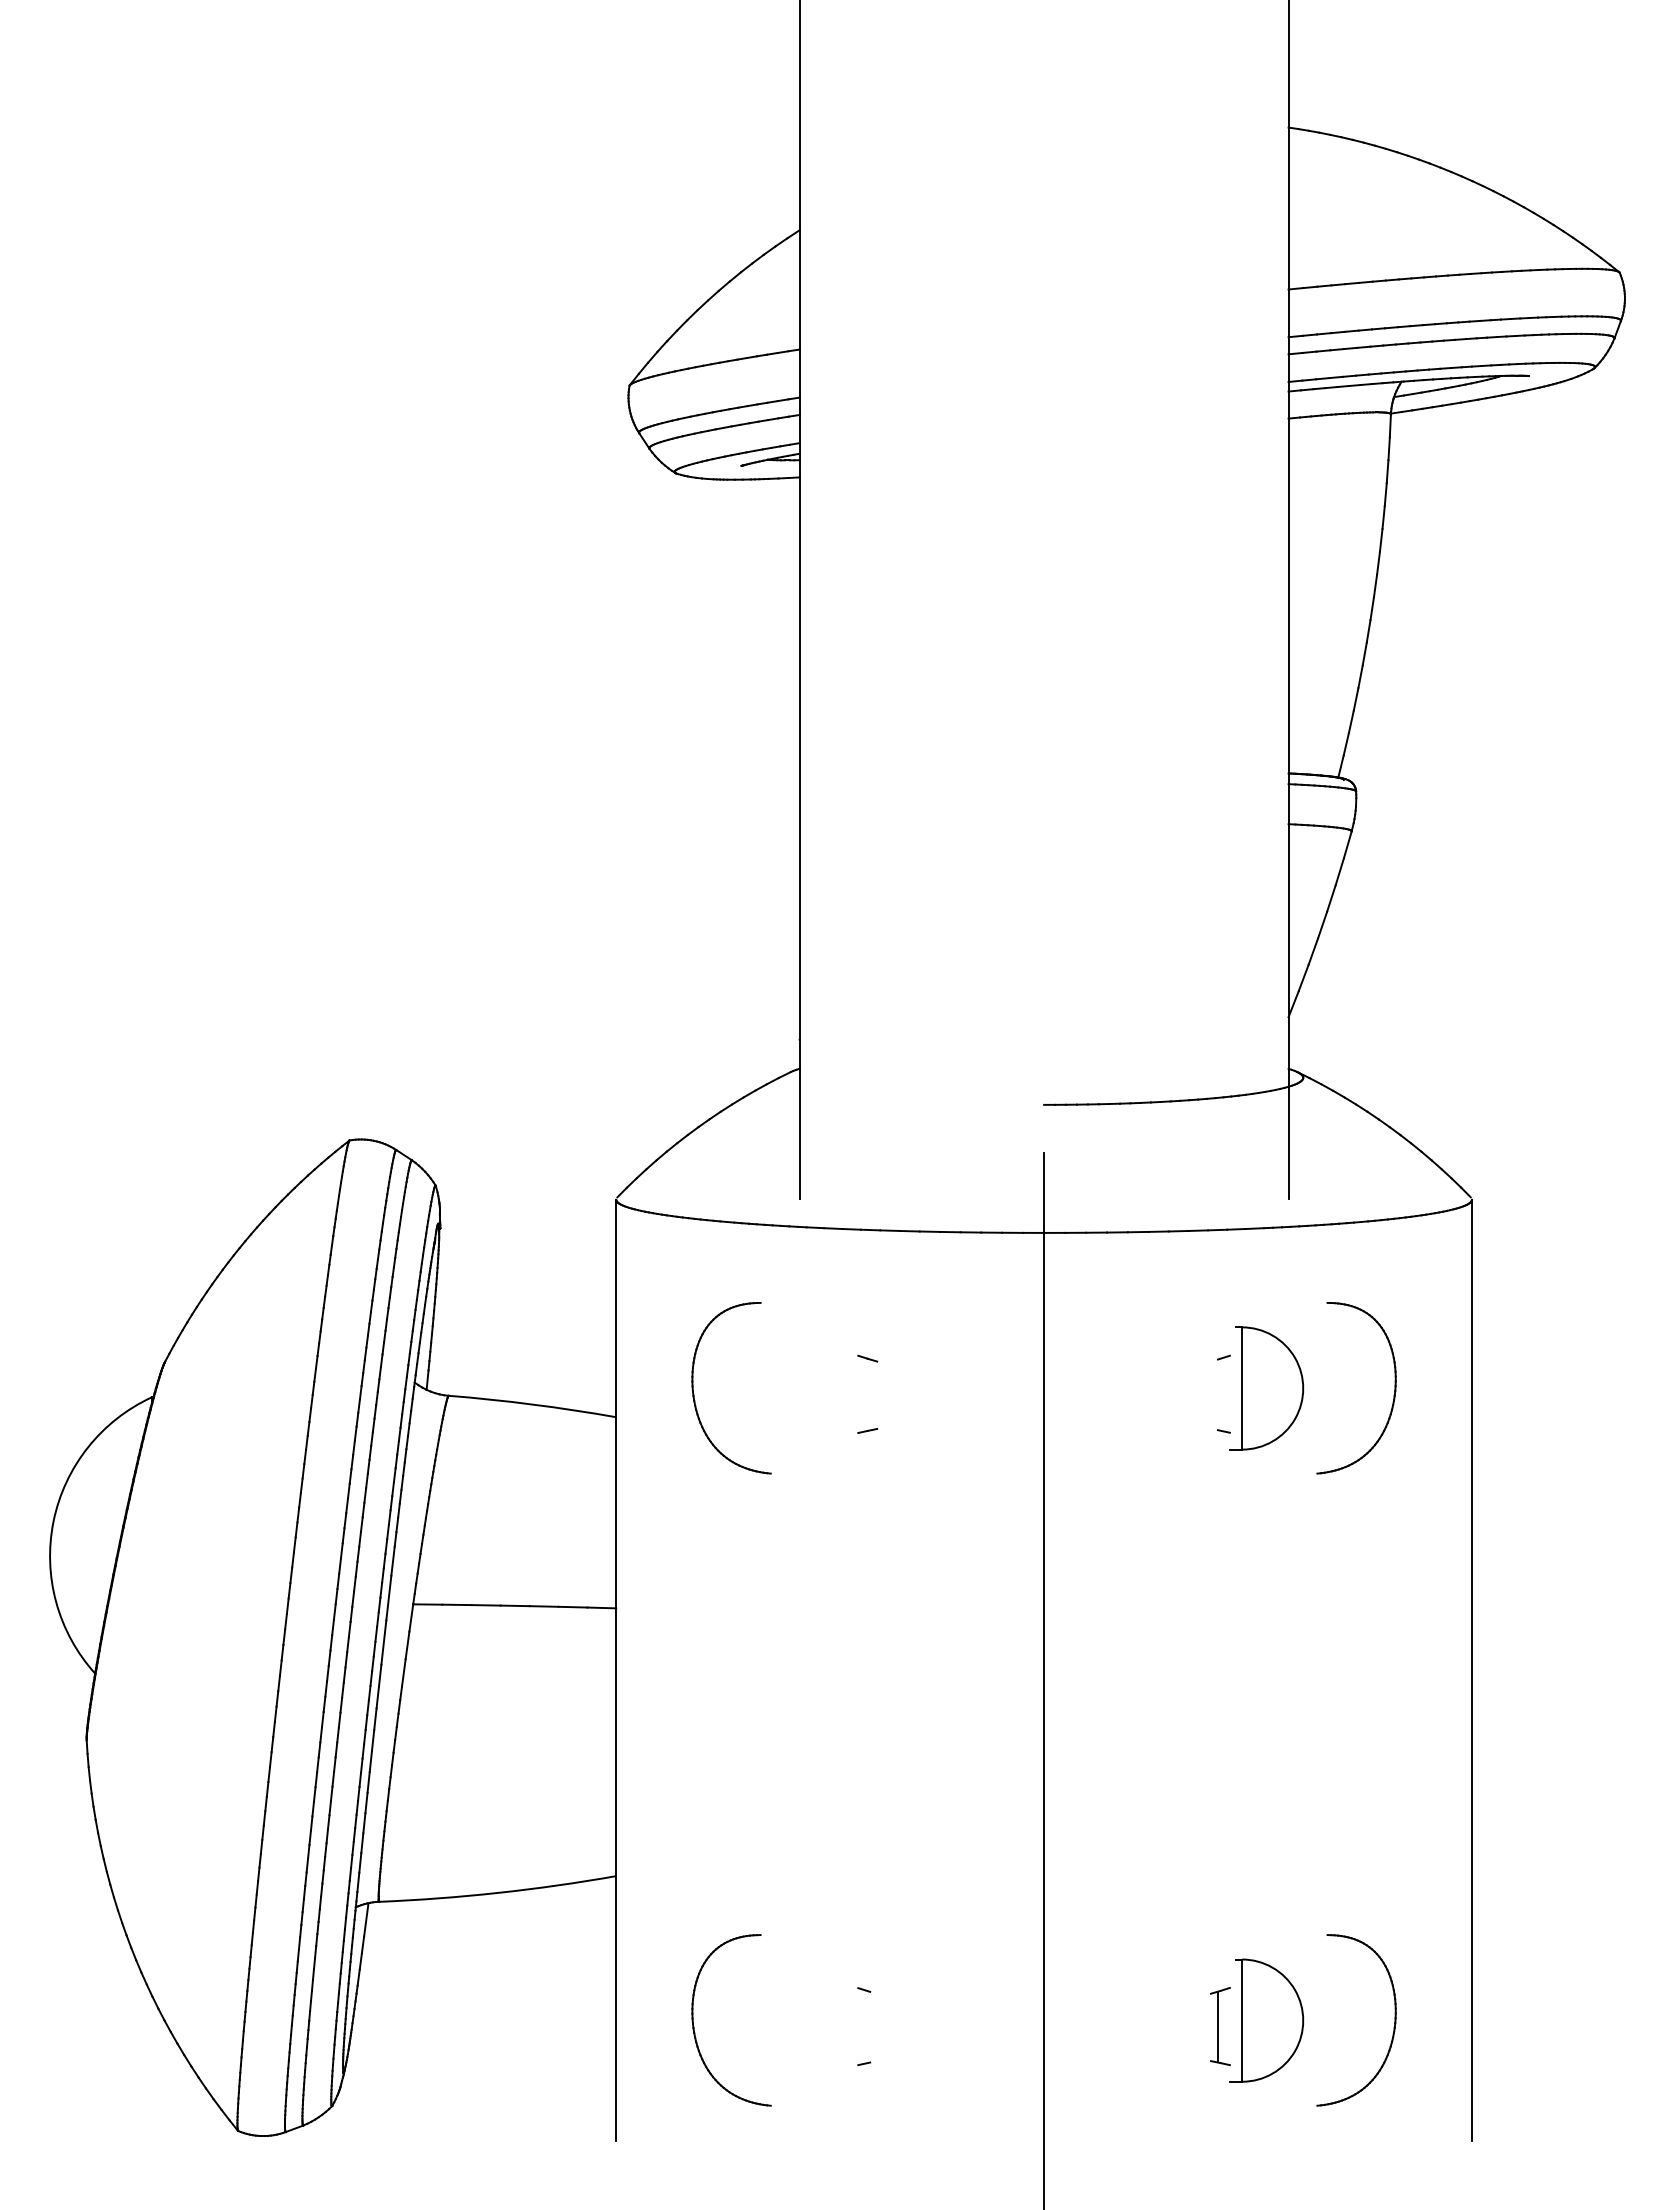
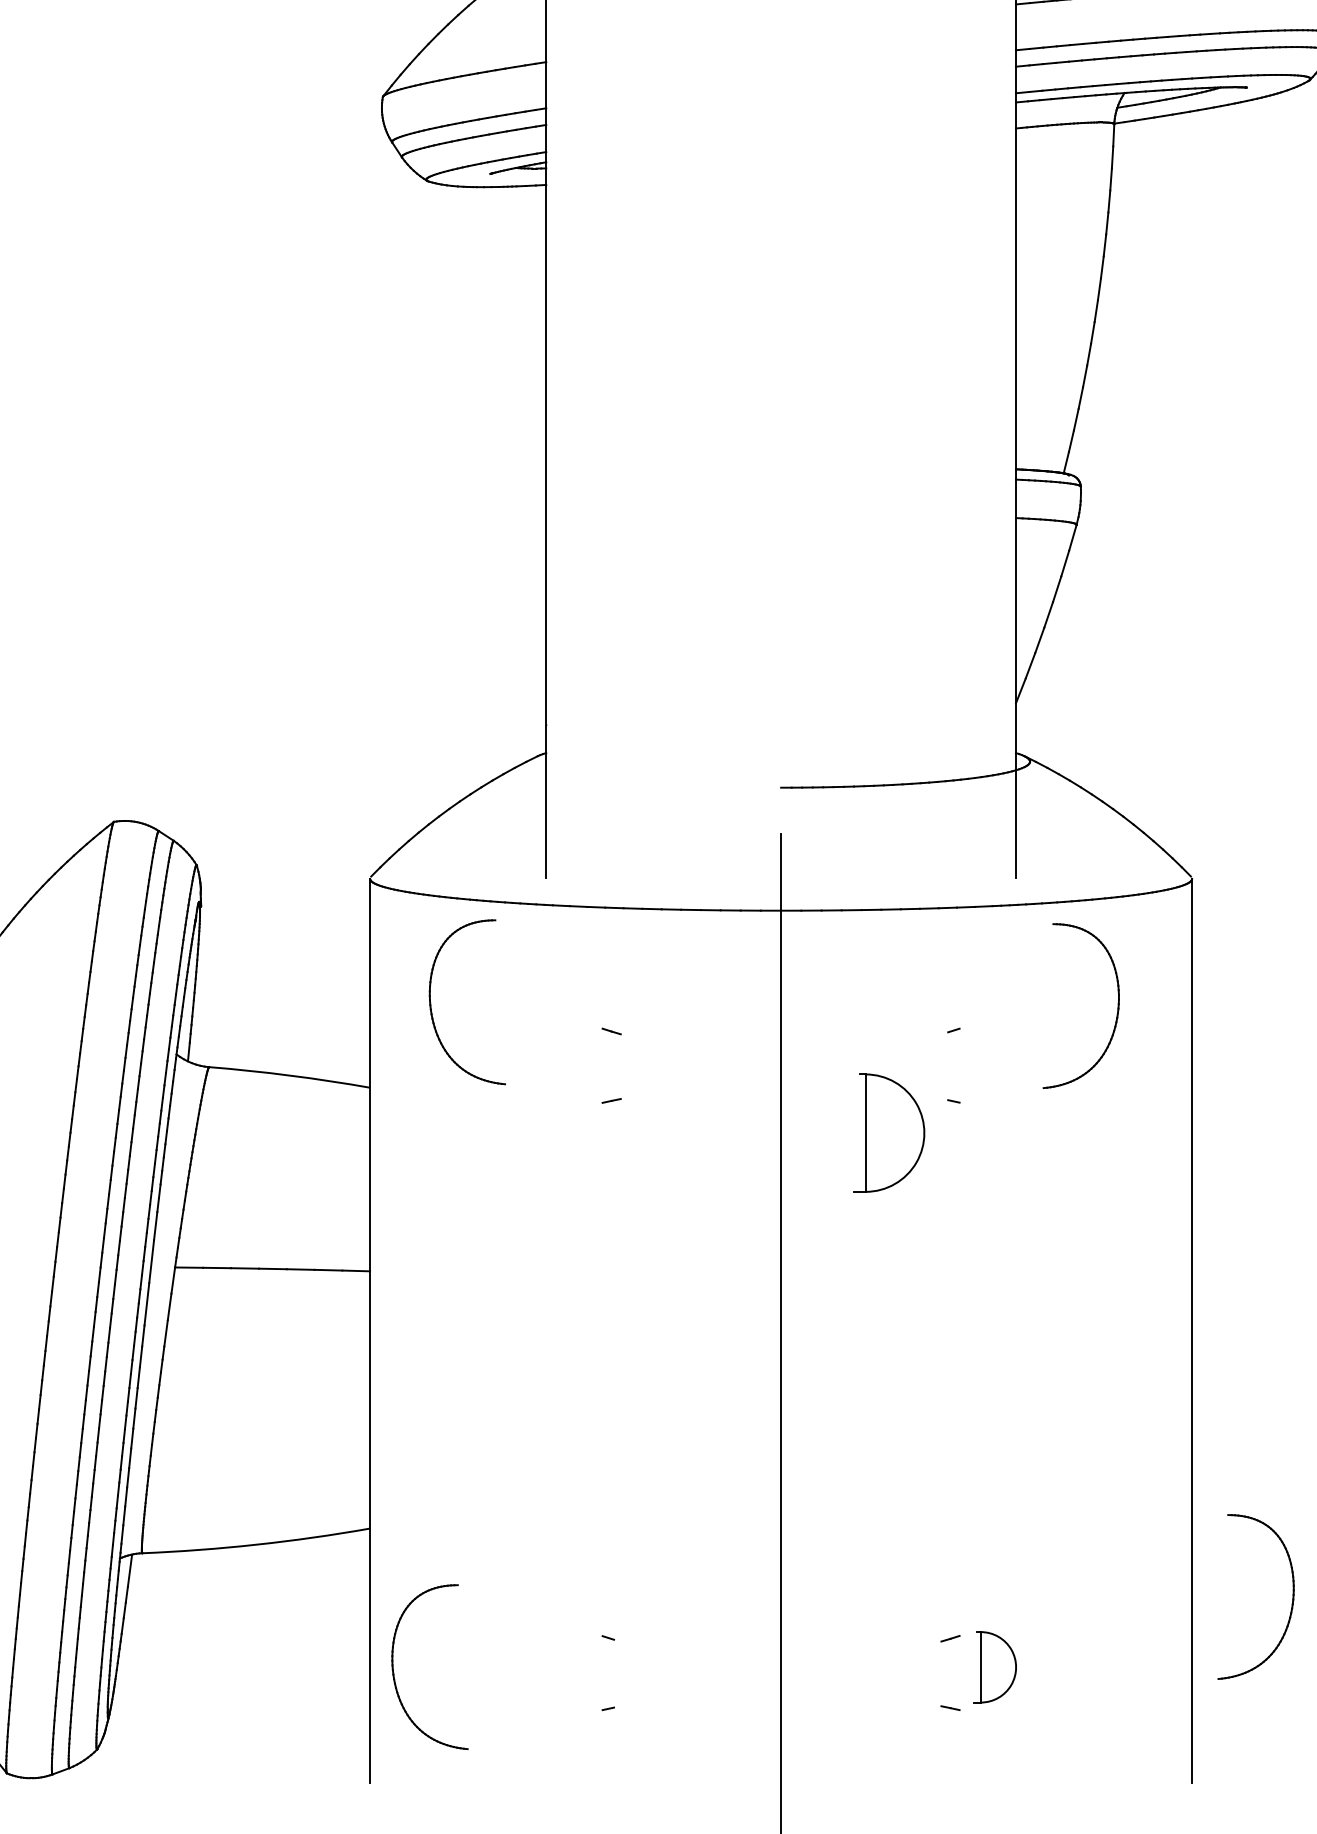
part: (1266, 1388) -> (889, 1133), moved
part: (694, 1393) -> (431, 1007), moved
part: (1393, 1395) -> (1116, 1013), moved
part: (1266, 2020) -> (994, 1667), size x0.6
part: (694, 2025) -> (394, 1672), moved
line: (1217, 2026) -> (947, 1673), removed
part: (1393, 2027) -> (1291, 1603), moved

